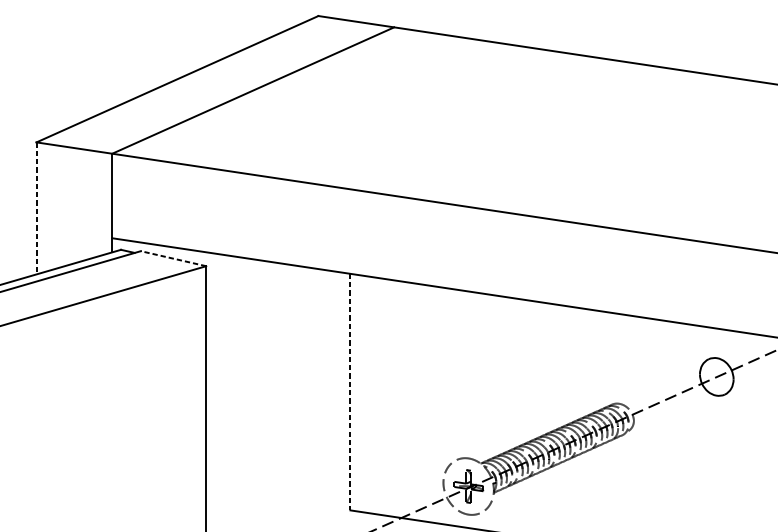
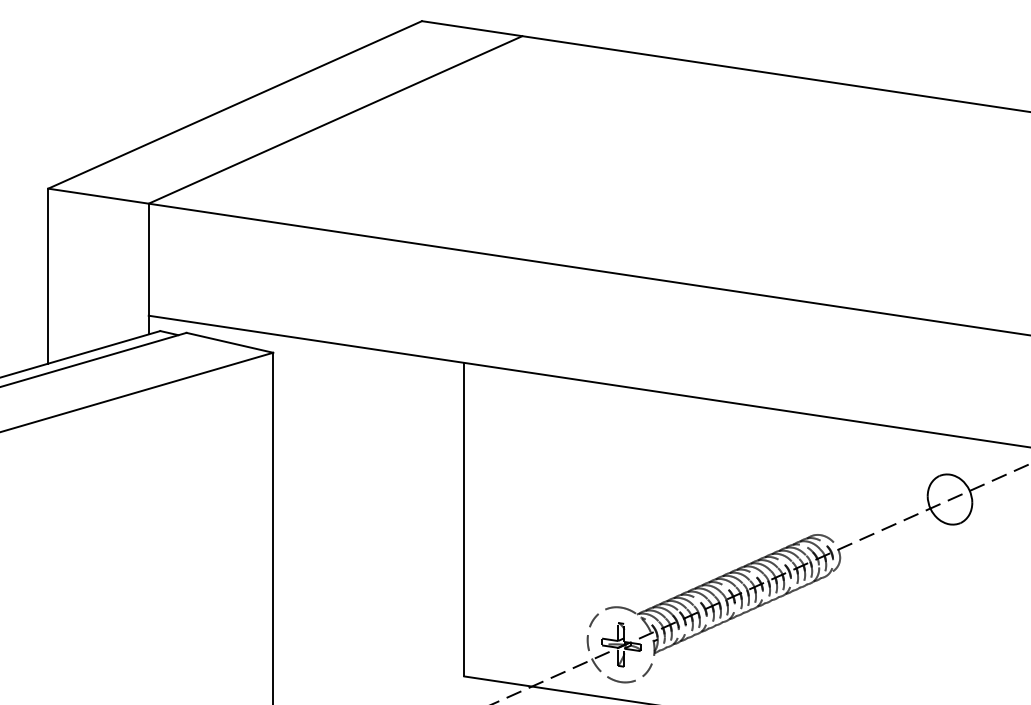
line: (36, 208) -> (48, 276), dashed -> solid
line: (173, 258) -> (229, 342), dashed -> solid
line: (350, 391) -> (464, 519), dashed -> solid

